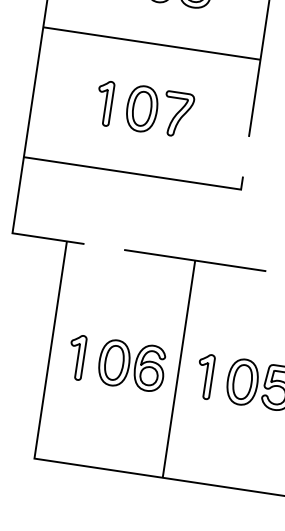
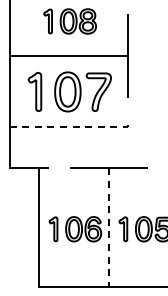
part: (143, 108) -> (69, 91), size x1.6
line: (141, 173) -> (73, 126), solid -> dashed
line: (178, 369) -> (108, 227), solid -> dashed

